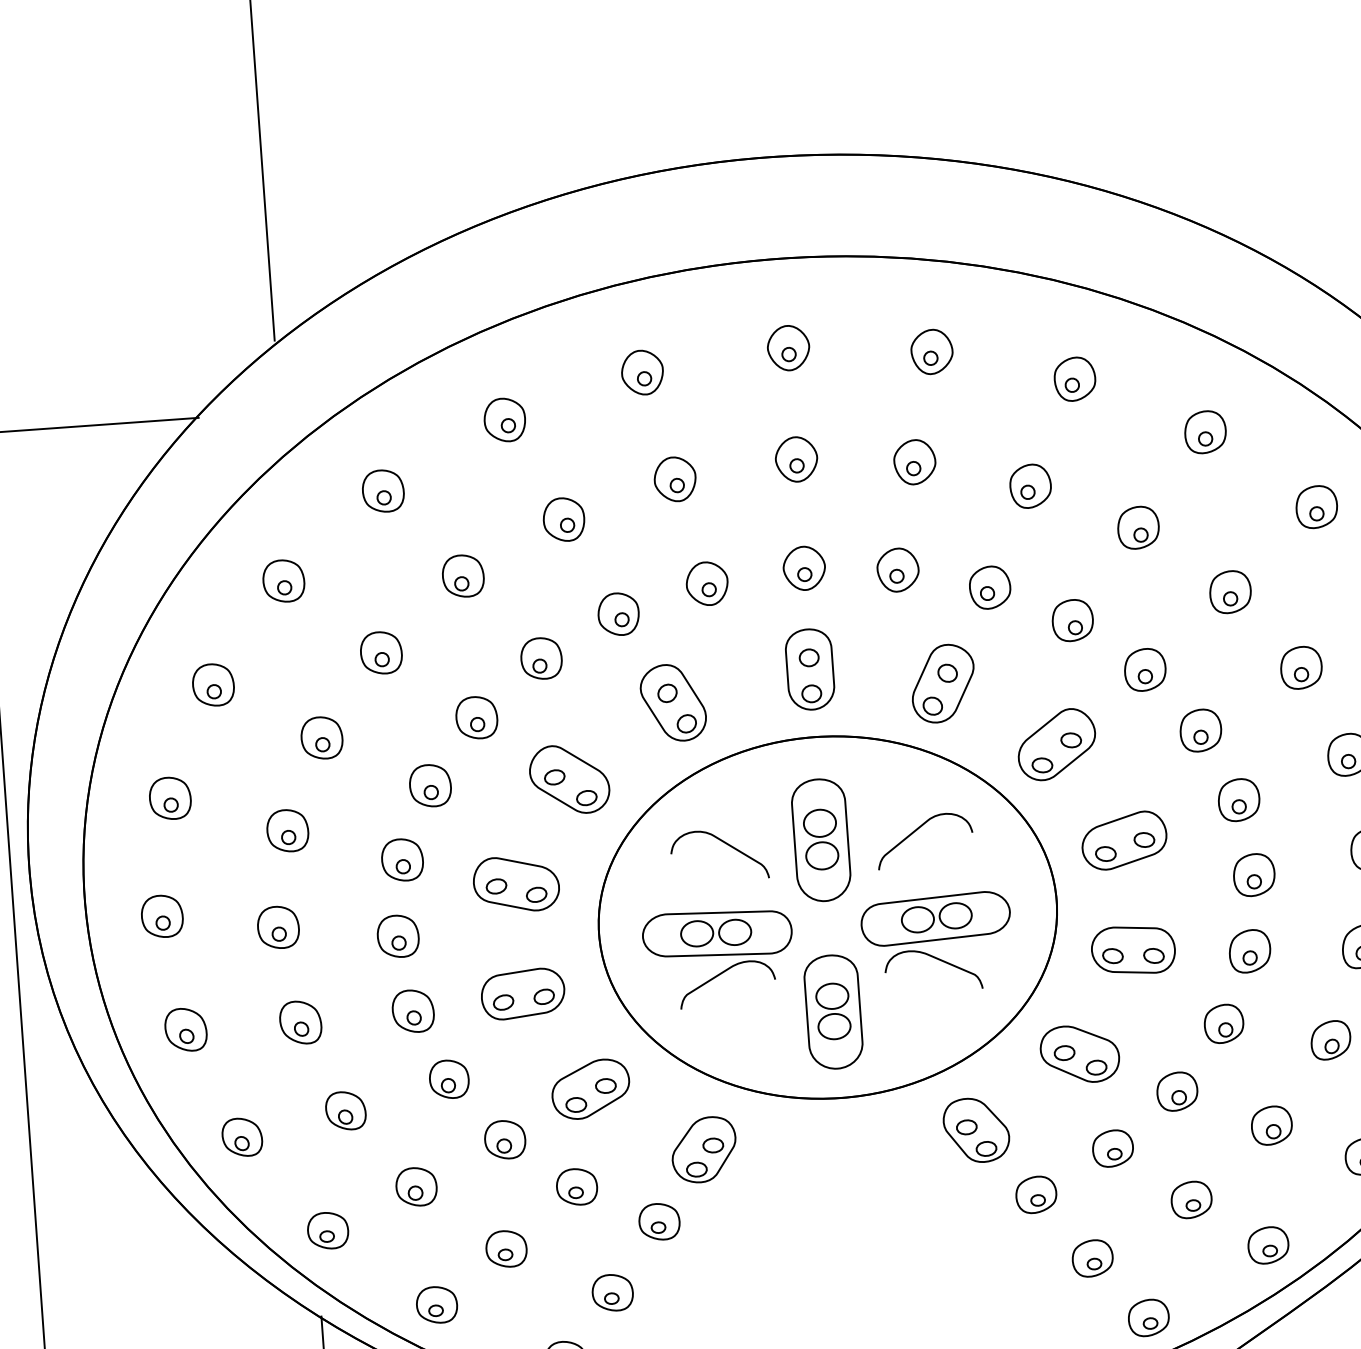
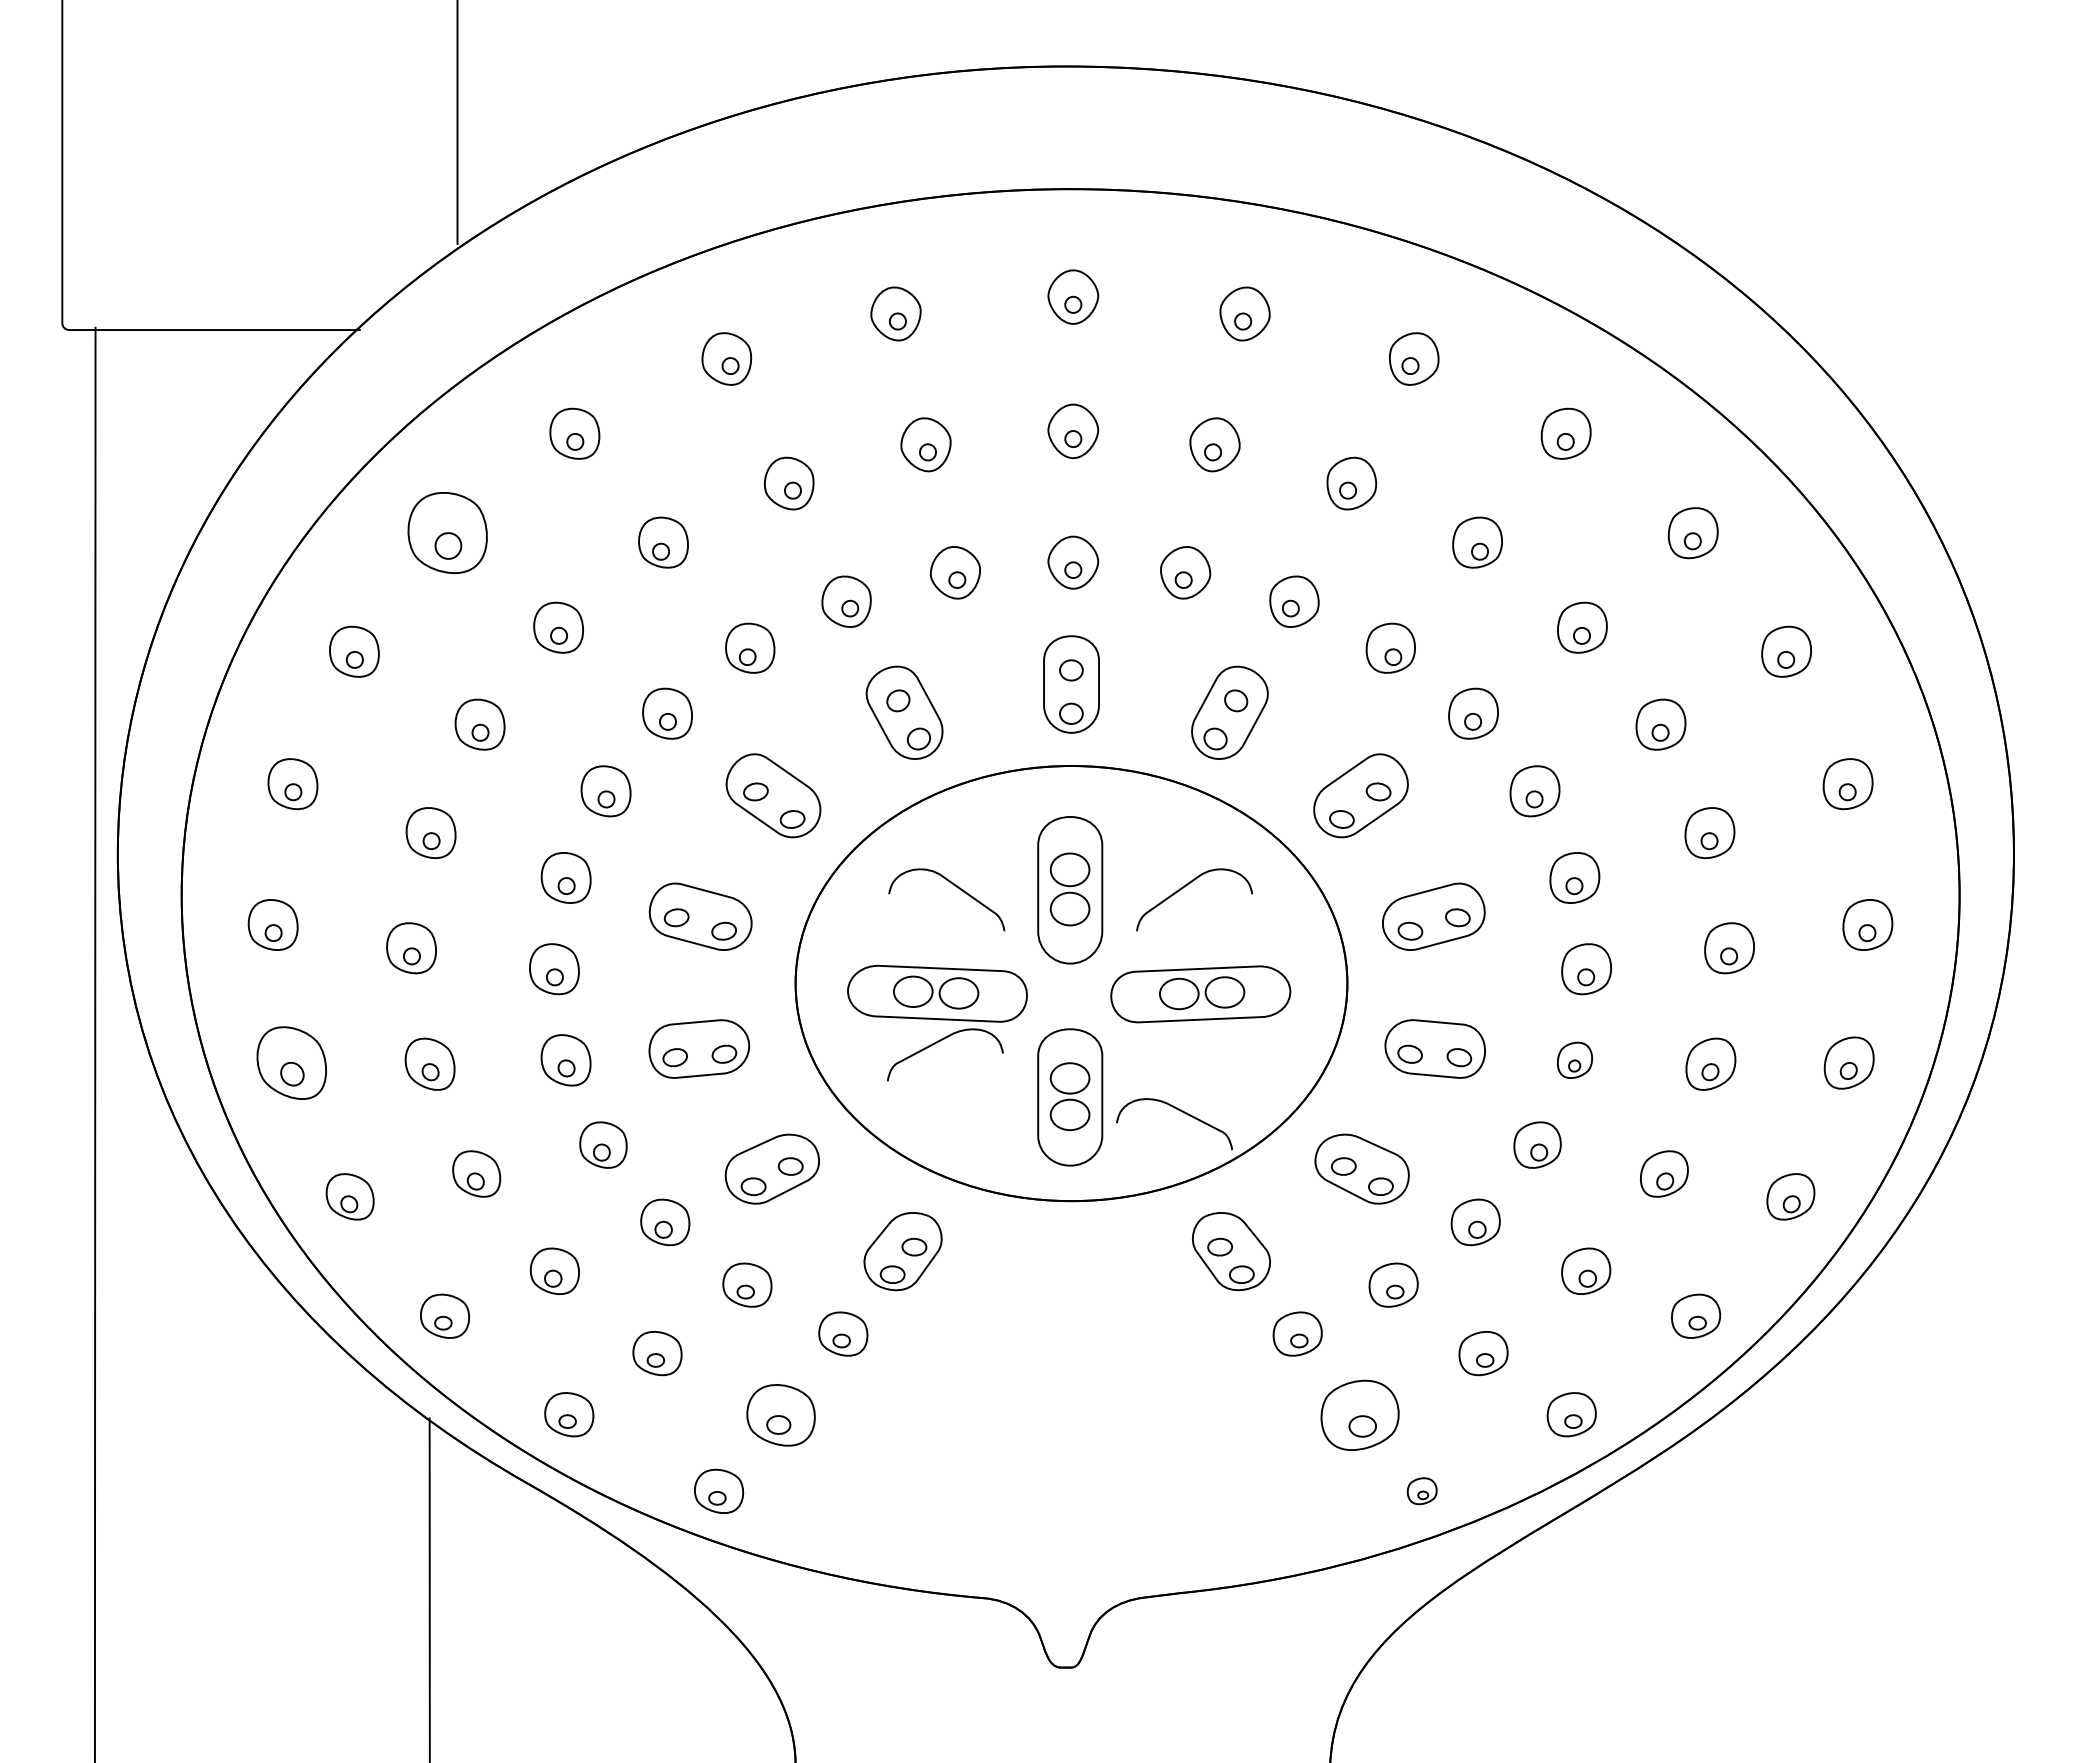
part: (283, 581) -> (447, 533), size x1.6
part: (1249, 951) -> (1574, 1060), size x0.7
curve: (937, 959) -> (1180, 1111), moved
part: (185, 1029) -> (291, 1062), size x1.4
part: (1092, 1257) -> (1359, 1414), size x1.6
part: (612, 1292) -> (781, 1414), size x1.4
part: (1149, 1317) -> (1422, 1490), size x0.6

